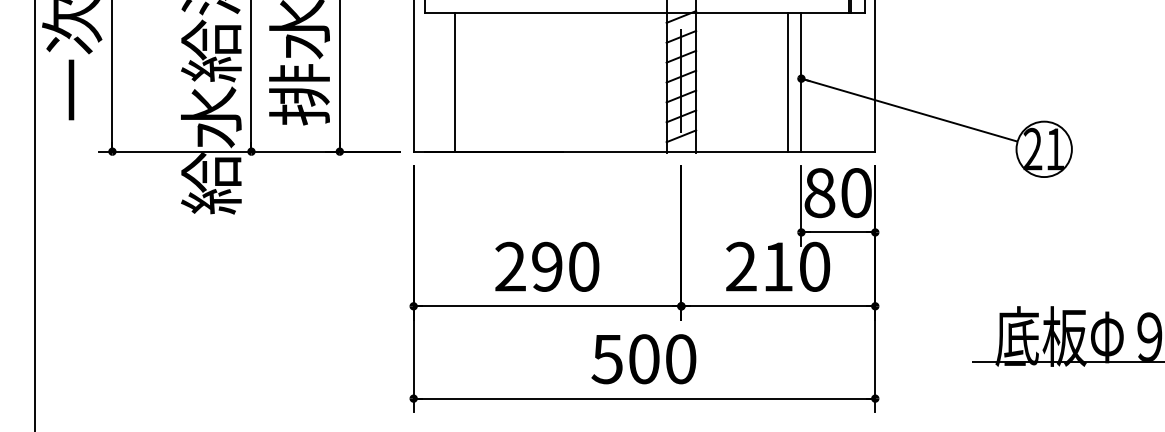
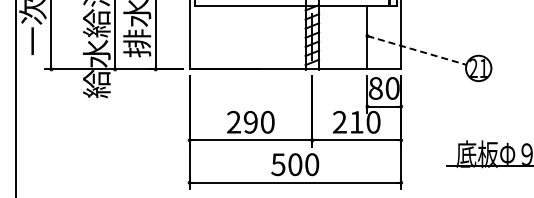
line: (454, 81) -> (208, 37), removed
line: (788, 81) -> (361, 37), removed
line: (908, 110) -> (416, 50), solid -> dashed

